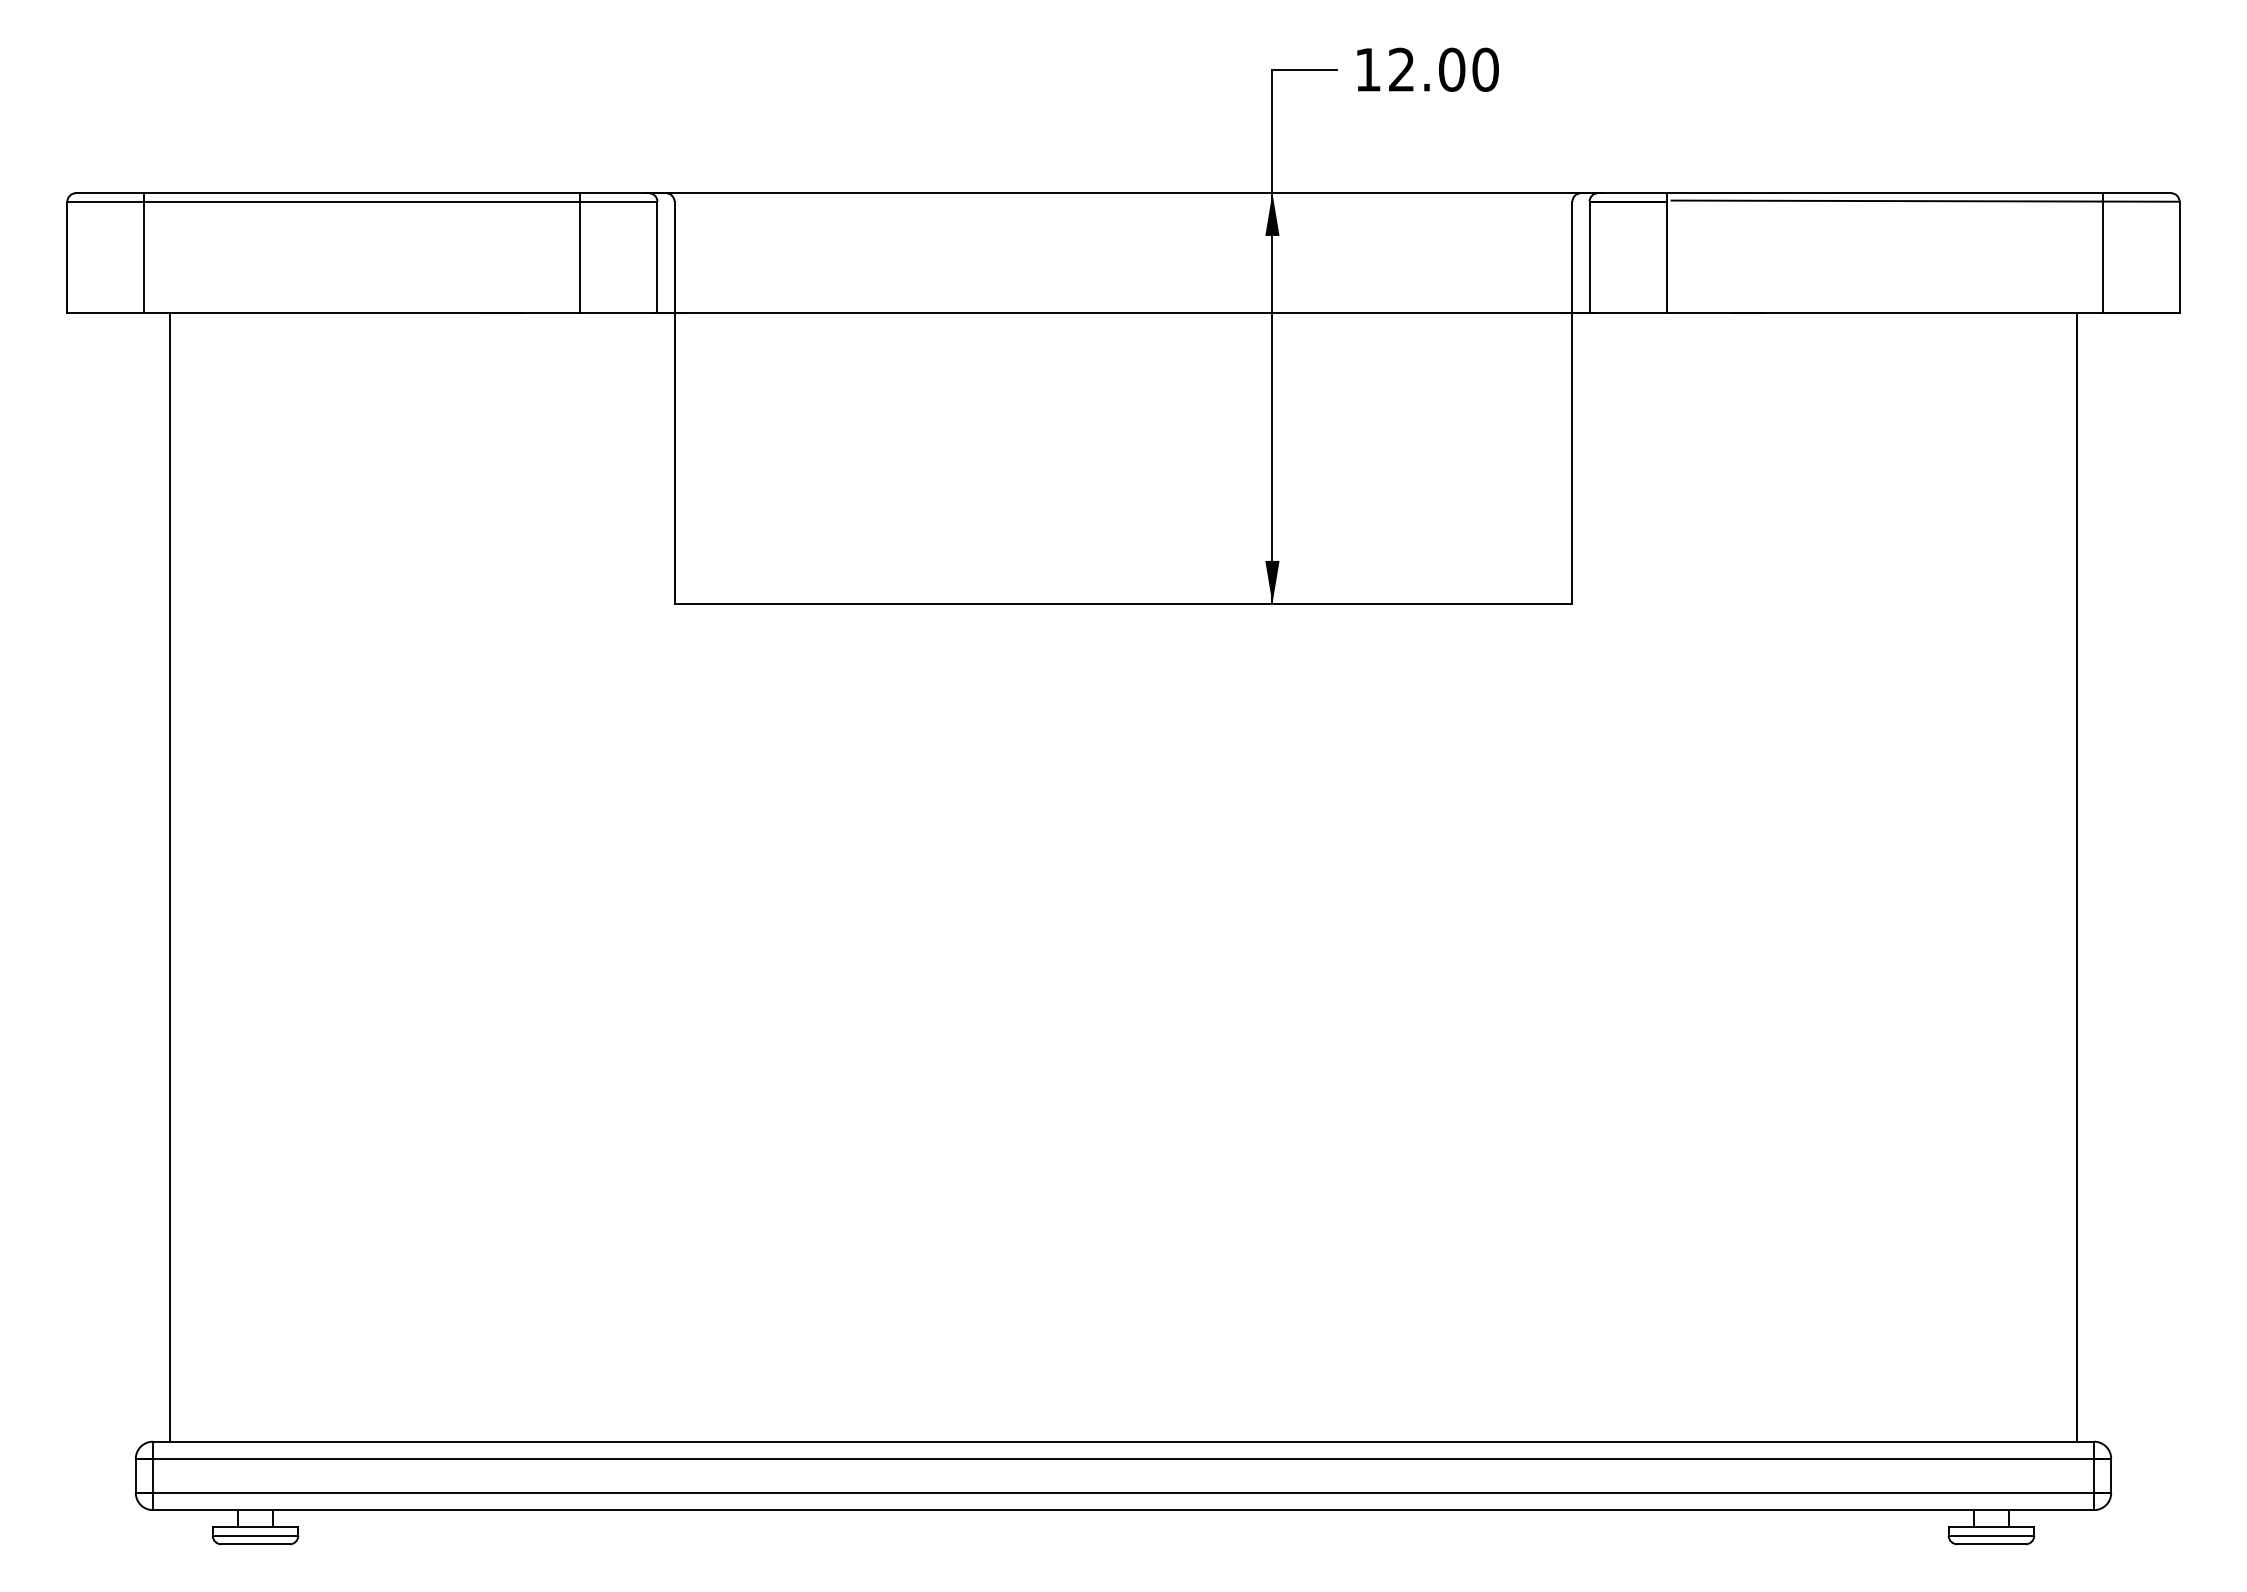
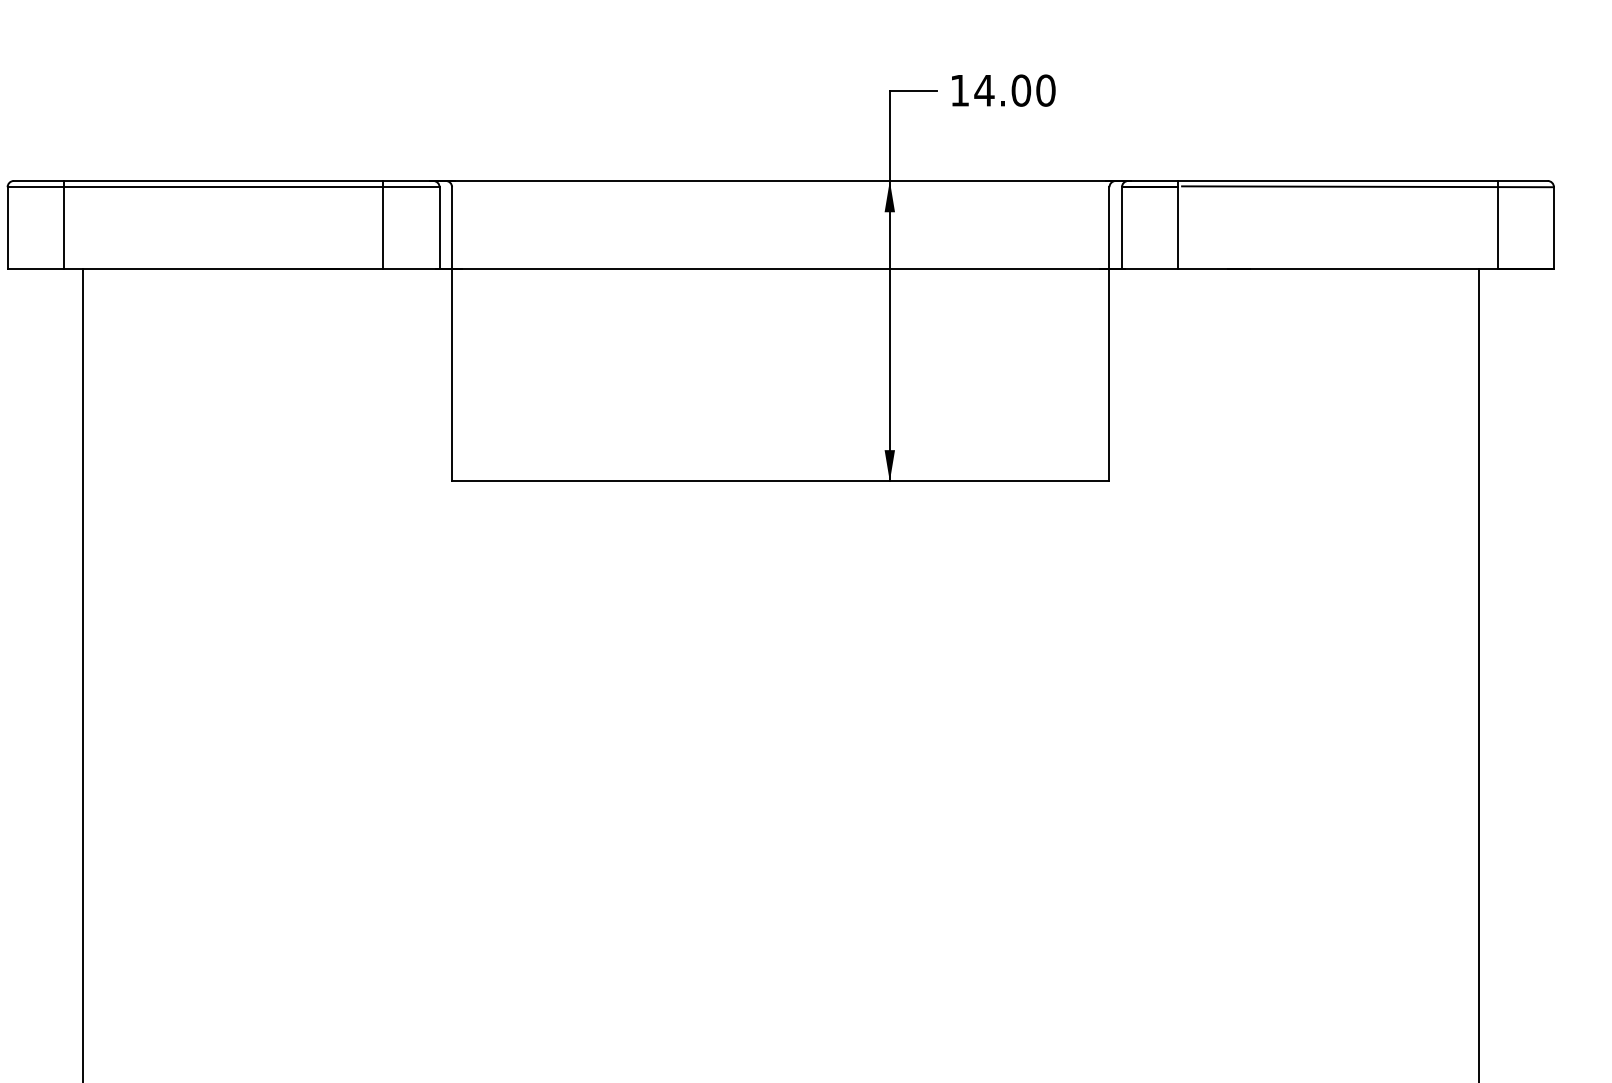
text: (1401, 69) -> (984, 90), 12.00 -> 14.00

